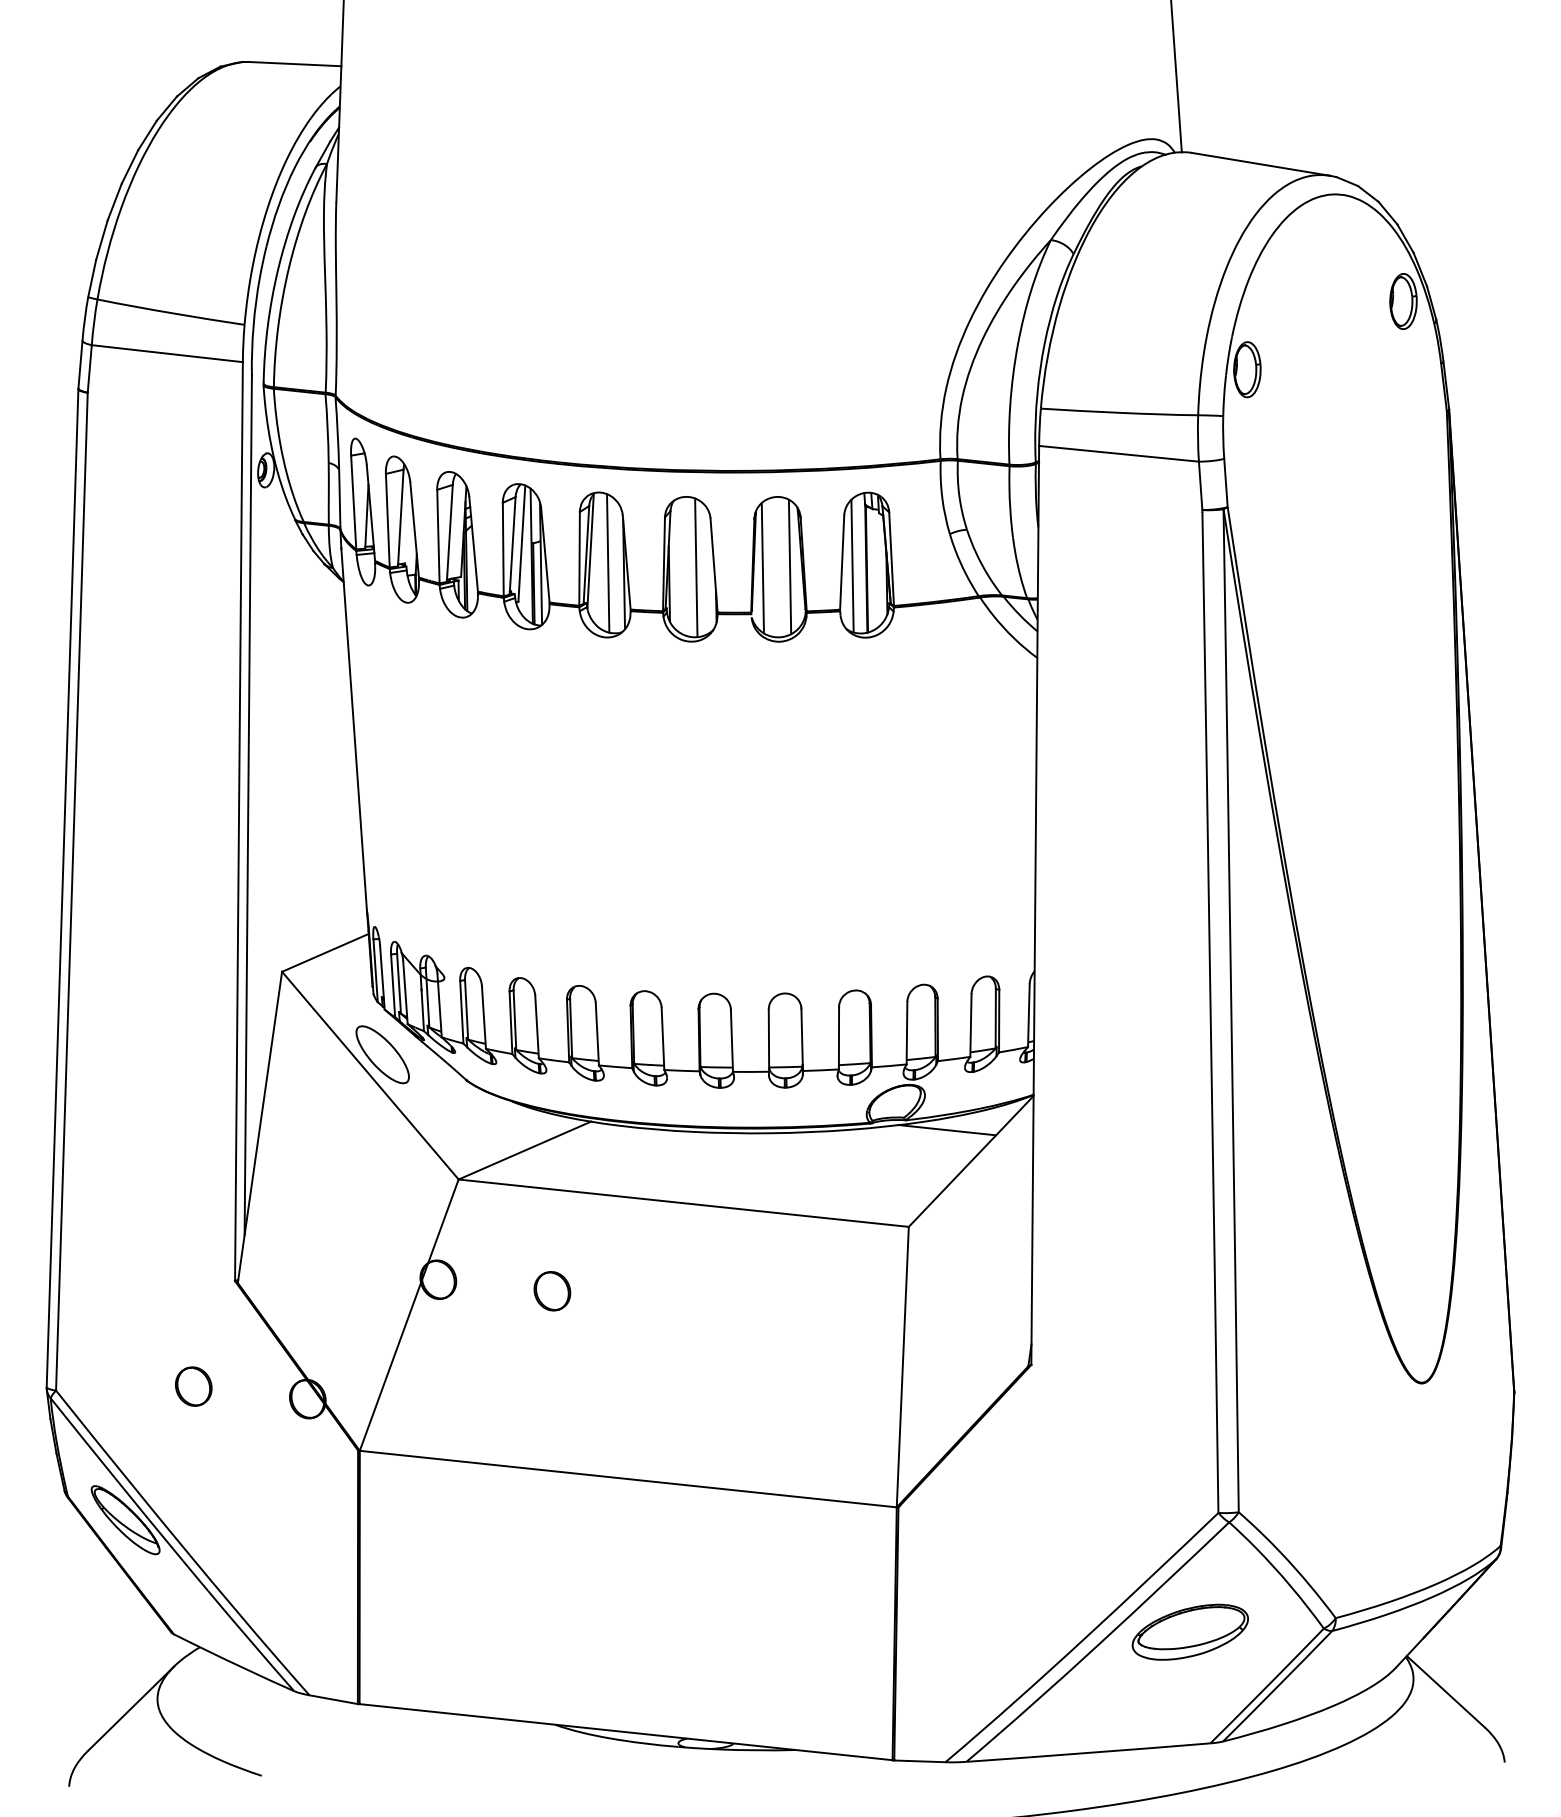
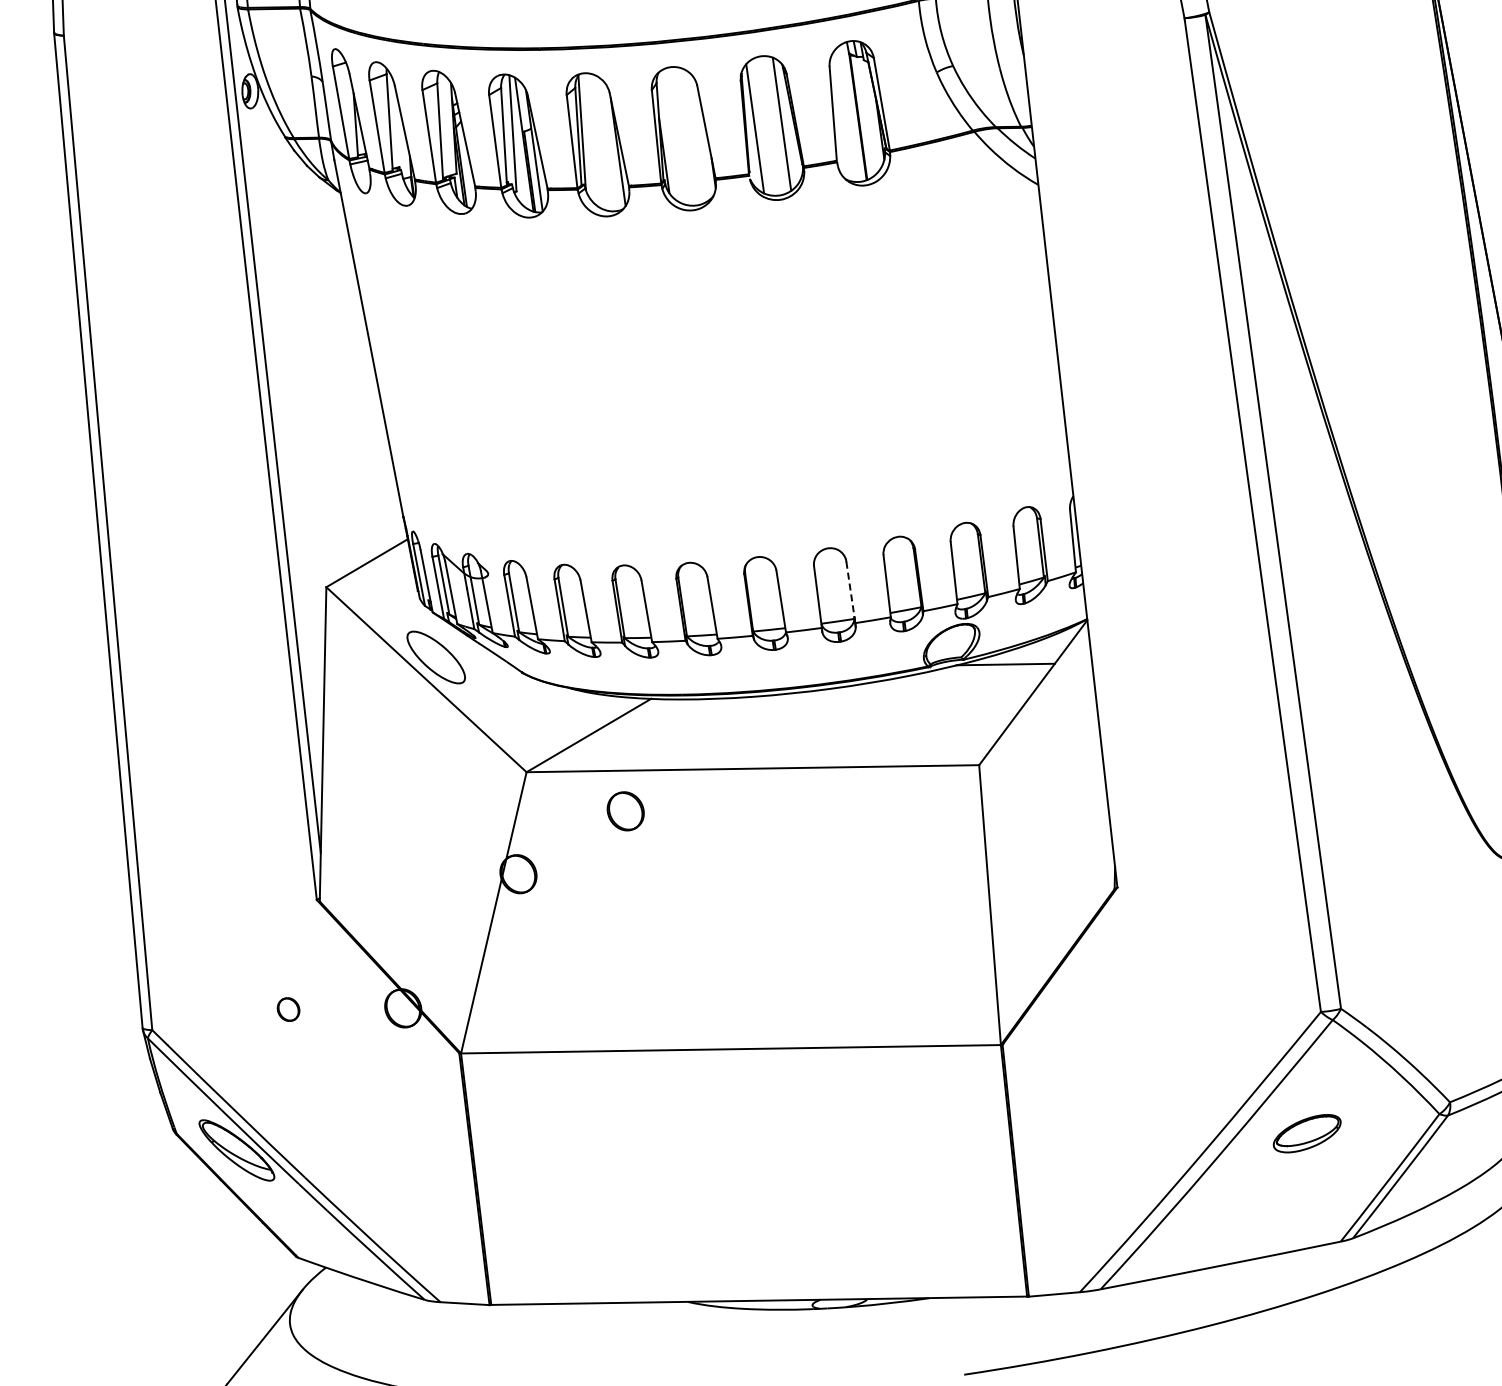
line: (608, 563) -> (601, 142), removed
line: (852, 565) -> (843, 115), removed
line: (696, 567) -> (689, 136), removed
line: (802, 1039) -> (851, 591), solid -> dashed
part: (552, 1291) -> (625, 811), moved
part: (193, 1386) -> (288, 1009), size x0.6
part: (1189, 1631) -> (1306, 1133), size x0.6

